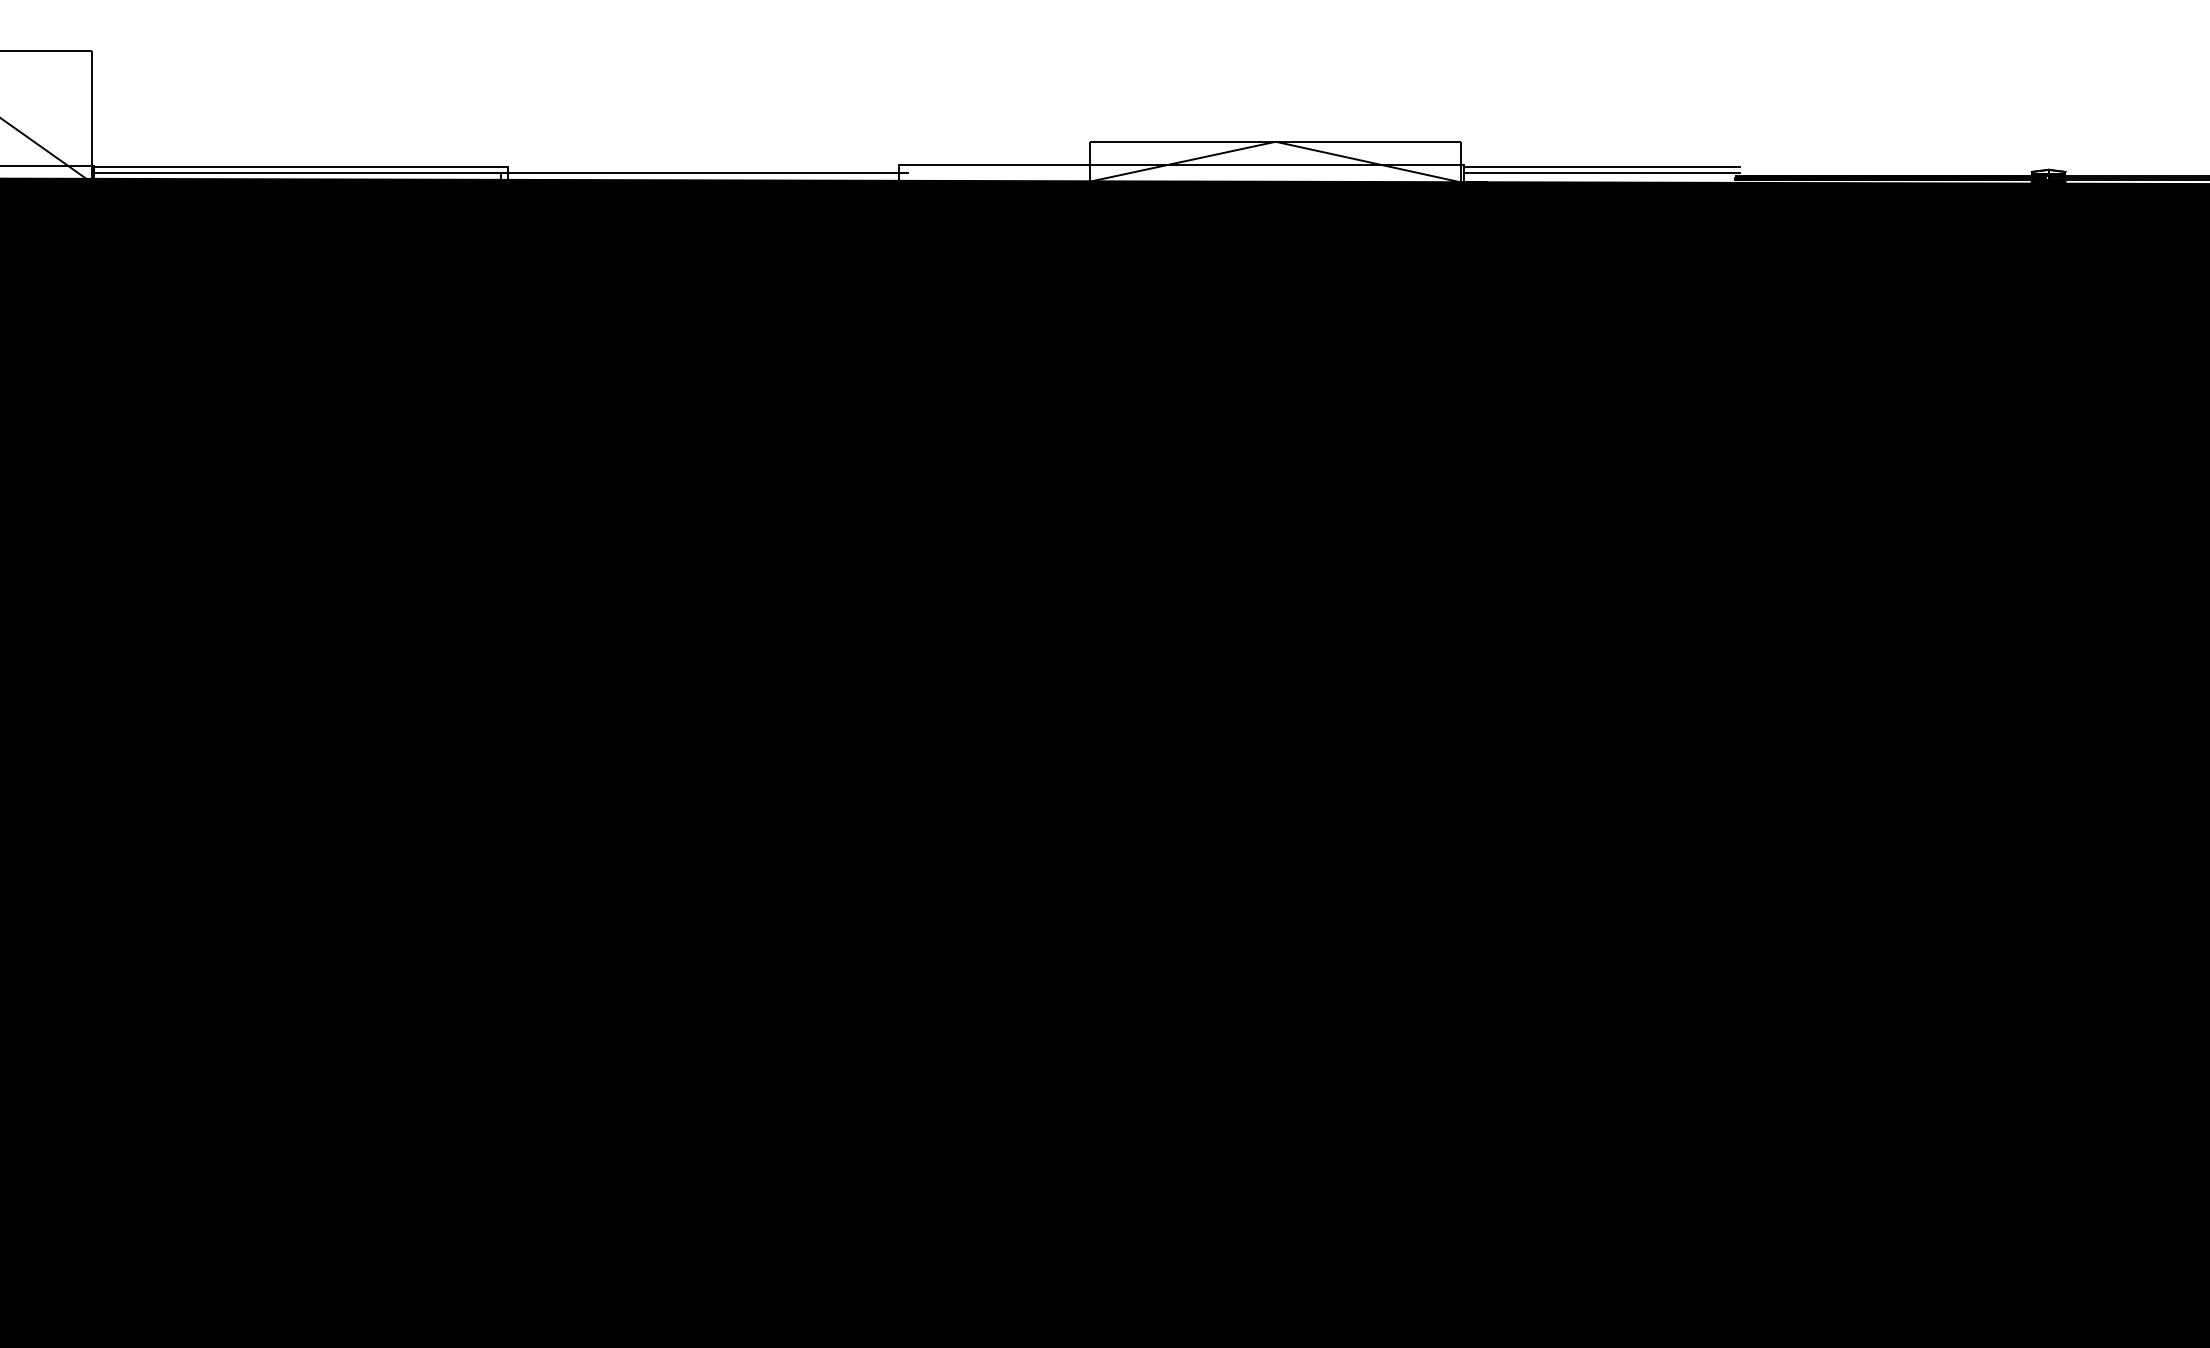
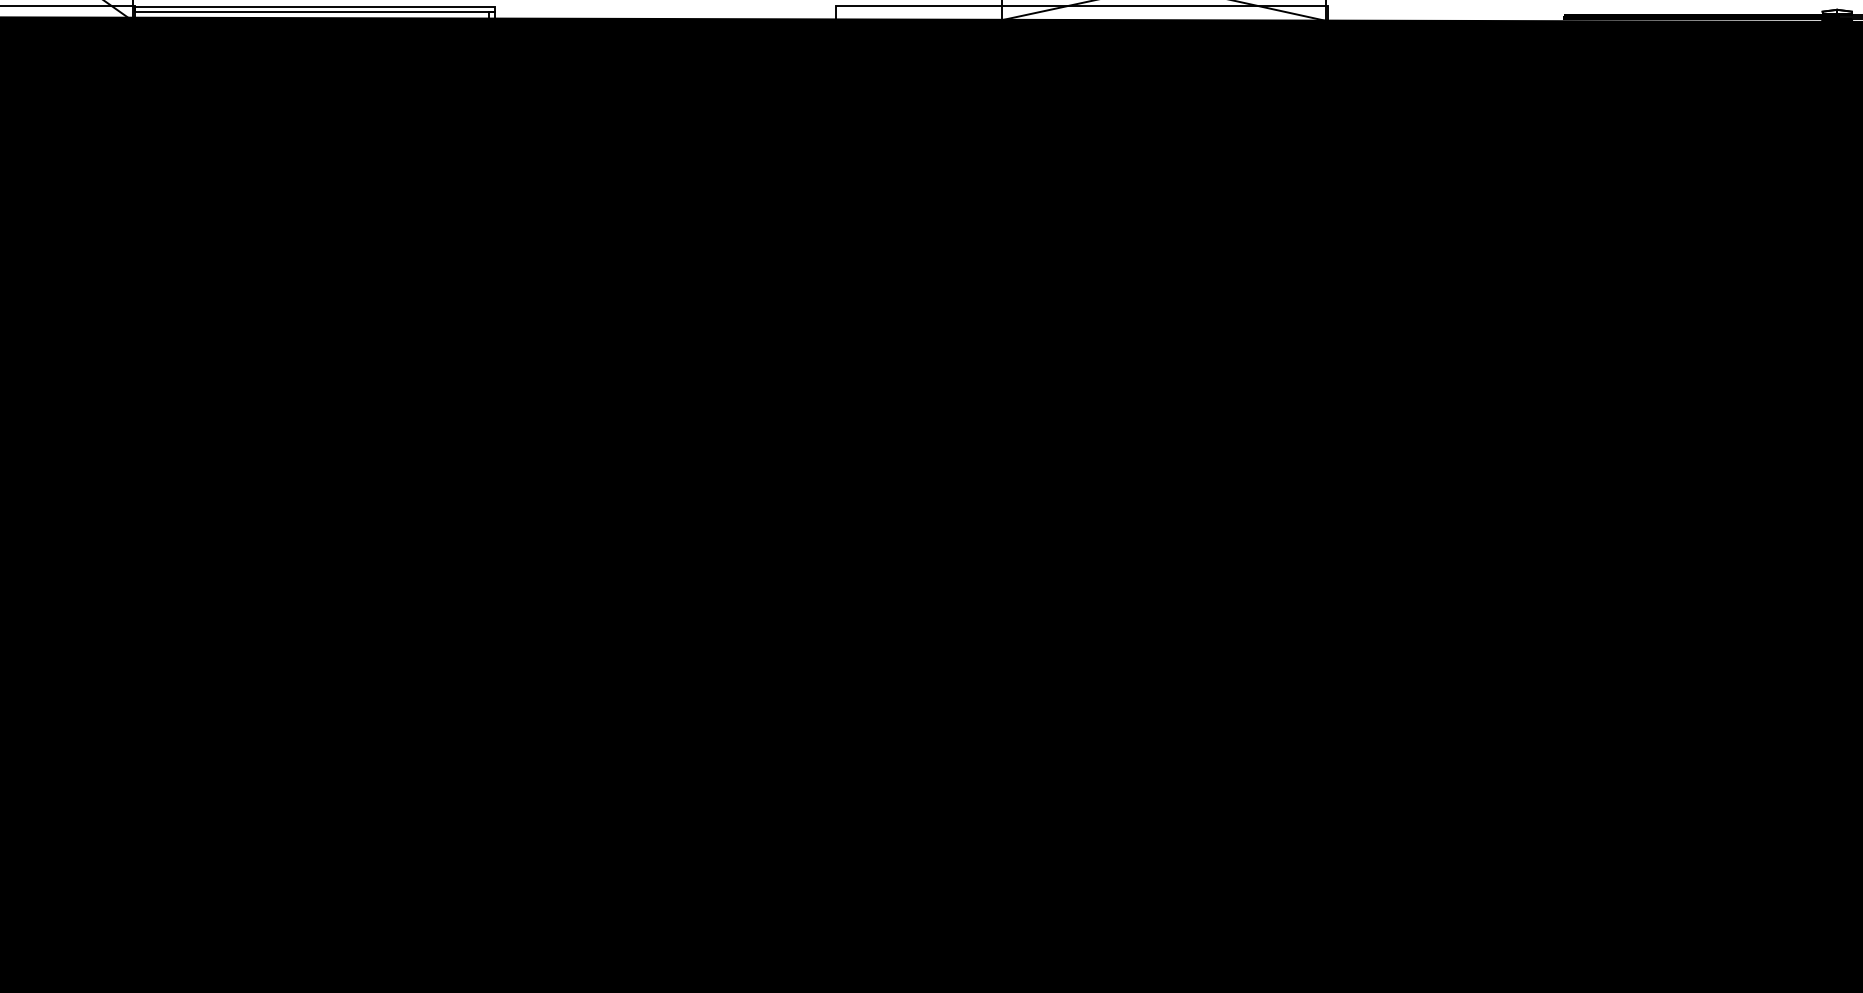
line: (1601, 166) -> (1447, 6), removed
line: (695, 172) -> (658, 12), removed
line: (1601, 172) -> (1447, 12), removed

